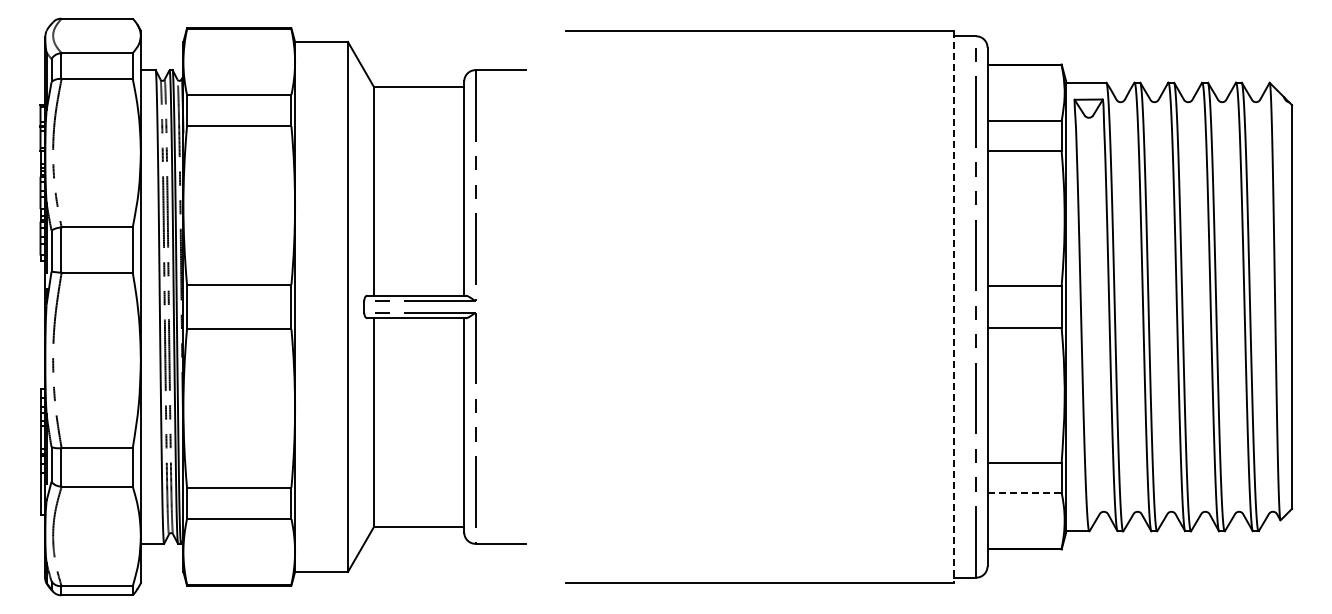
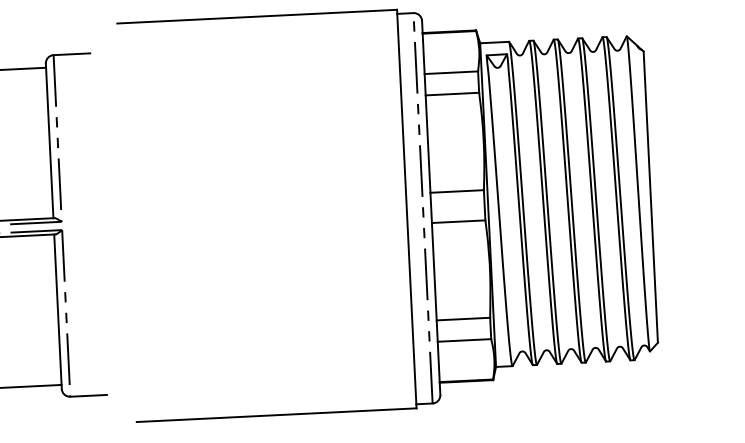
line: (953, 307) -> (406, 209), dashed -> solid
line: (1025, 492) -> (465, 340), dashed -> solid

